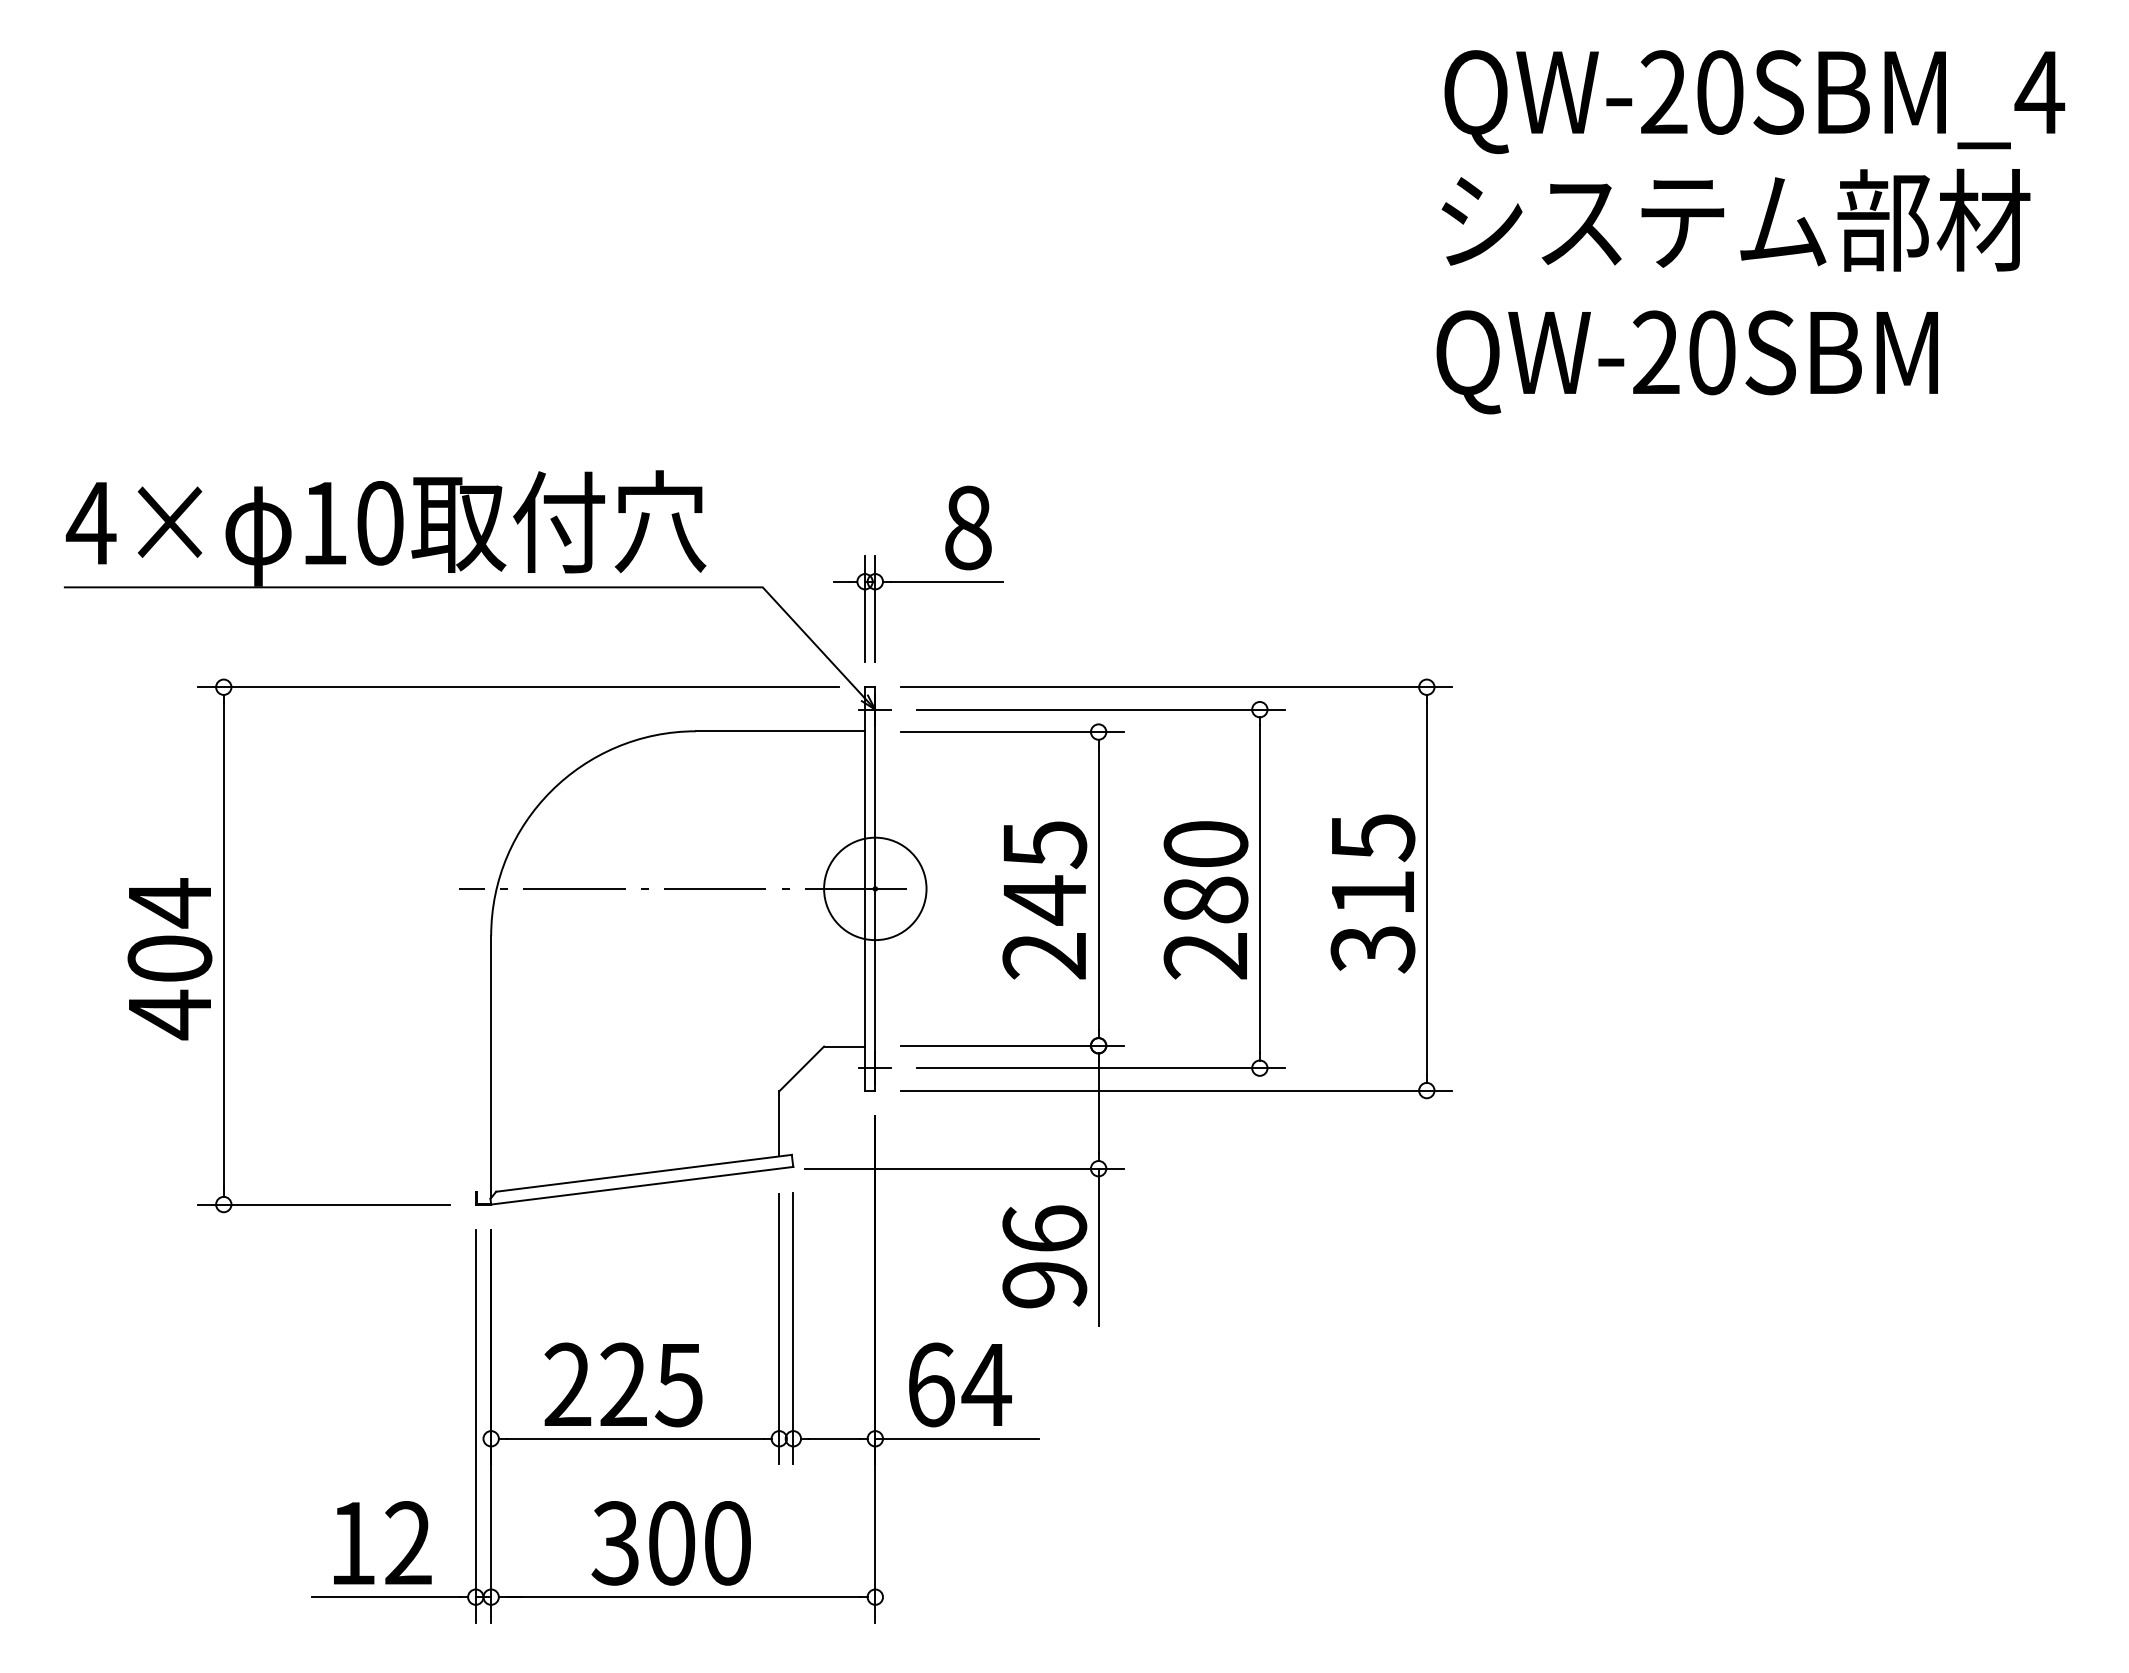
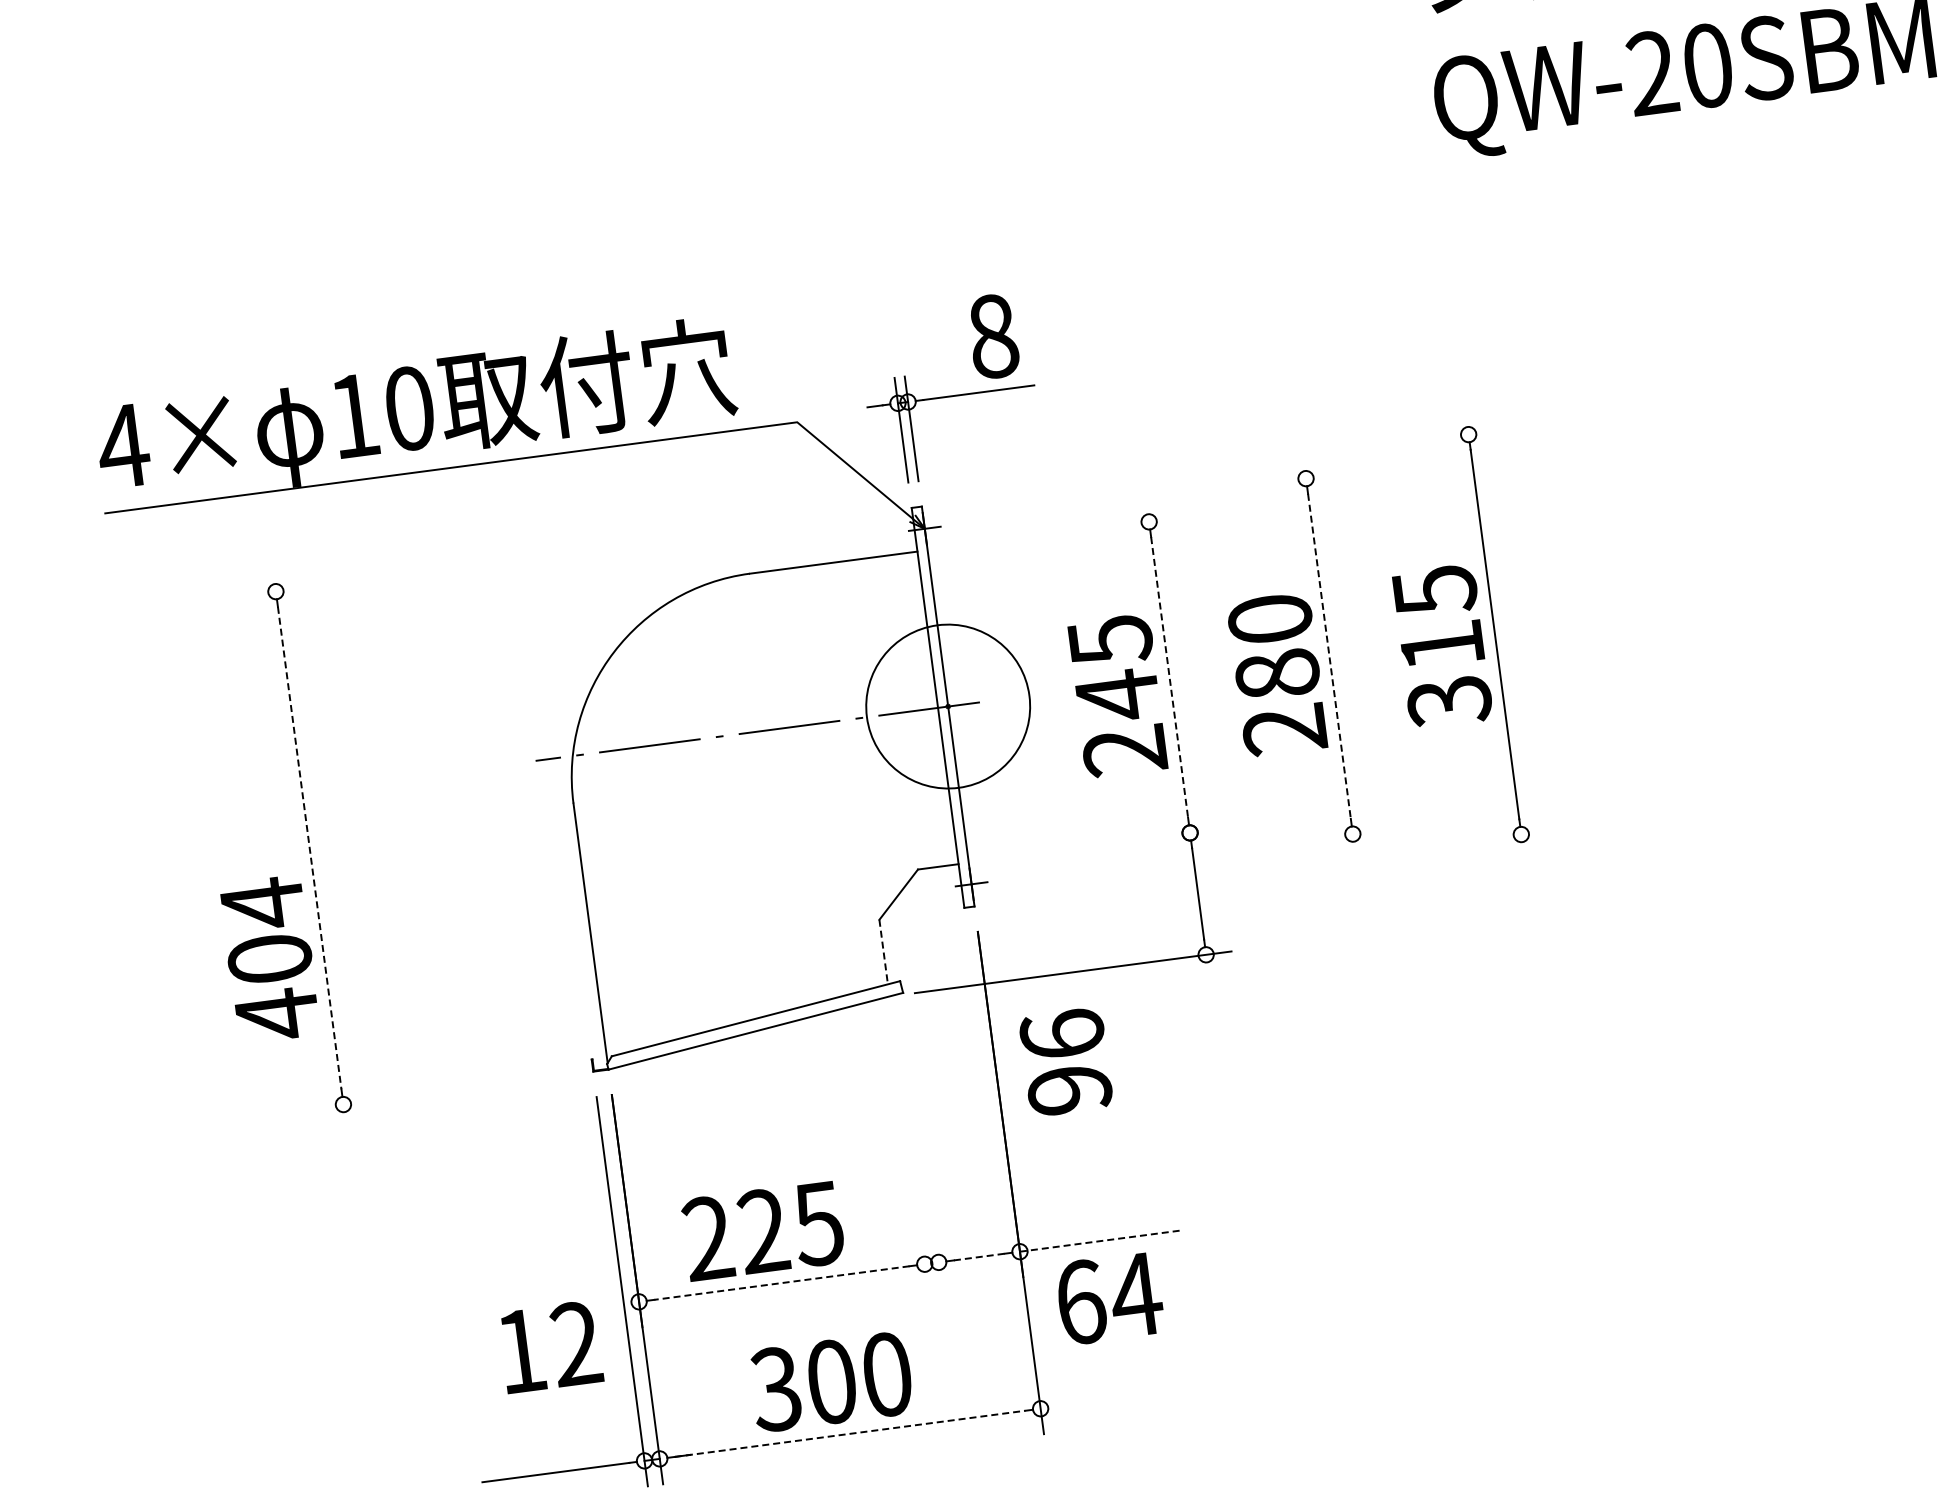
line: (518, 687) -> (568, 553), removed
line: (1176, 687) -> (1220, 467), removed
line: (1100, 709) -> (1148, 499), removed
line: (1012, 732) -> (1063, 533), removed
circle: (875, 888) -> (948, 706), size x1.6
line: (1259, 888) -> (1329, 656), solid -> dashed
line: (1098, 889) -> (1169, 678), solid -> dashed
line: (223, 946) -> (309, 848), solid -> dashed
text: (169, 959) -> (269, 959), moved
line: (1012, 1045) -> (1104, 843), removed
line: (1100, 1068) -> (1194, 855), removed
line: (1176, 1090) -> (1273, 867), removed
line: (779, 1123) -> (883, 951), solid -> dashed
line: (324, 1204) -> (443, 1091), removed
line: (1098, 1246) -> (1216, 1031), removed
text: (1044, 1256) -> (1065, 1061), moved
line: (793, 1328) -> (924, 1153), removed
line: (779, 1329) -> (910, 1155), removed
text: (960, 1384) -> (1109, 1298), moved
line: (635, 1438) -> (782, 1282), solid -> dashed
line: (834, 1438) -> (979, 1256), solid -> dashed
line: (957, 1438) -> (1101, 1240), solid -> dashed
text: (382, 1542) -> (550, 1346), moved
line: (683, 1597) -> (850, 1434), solid -> dashed

